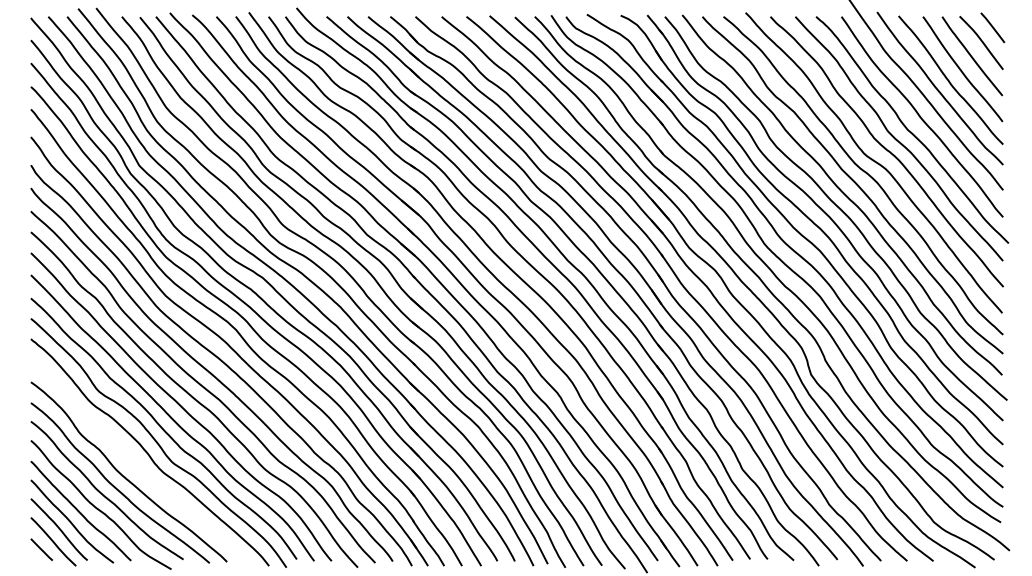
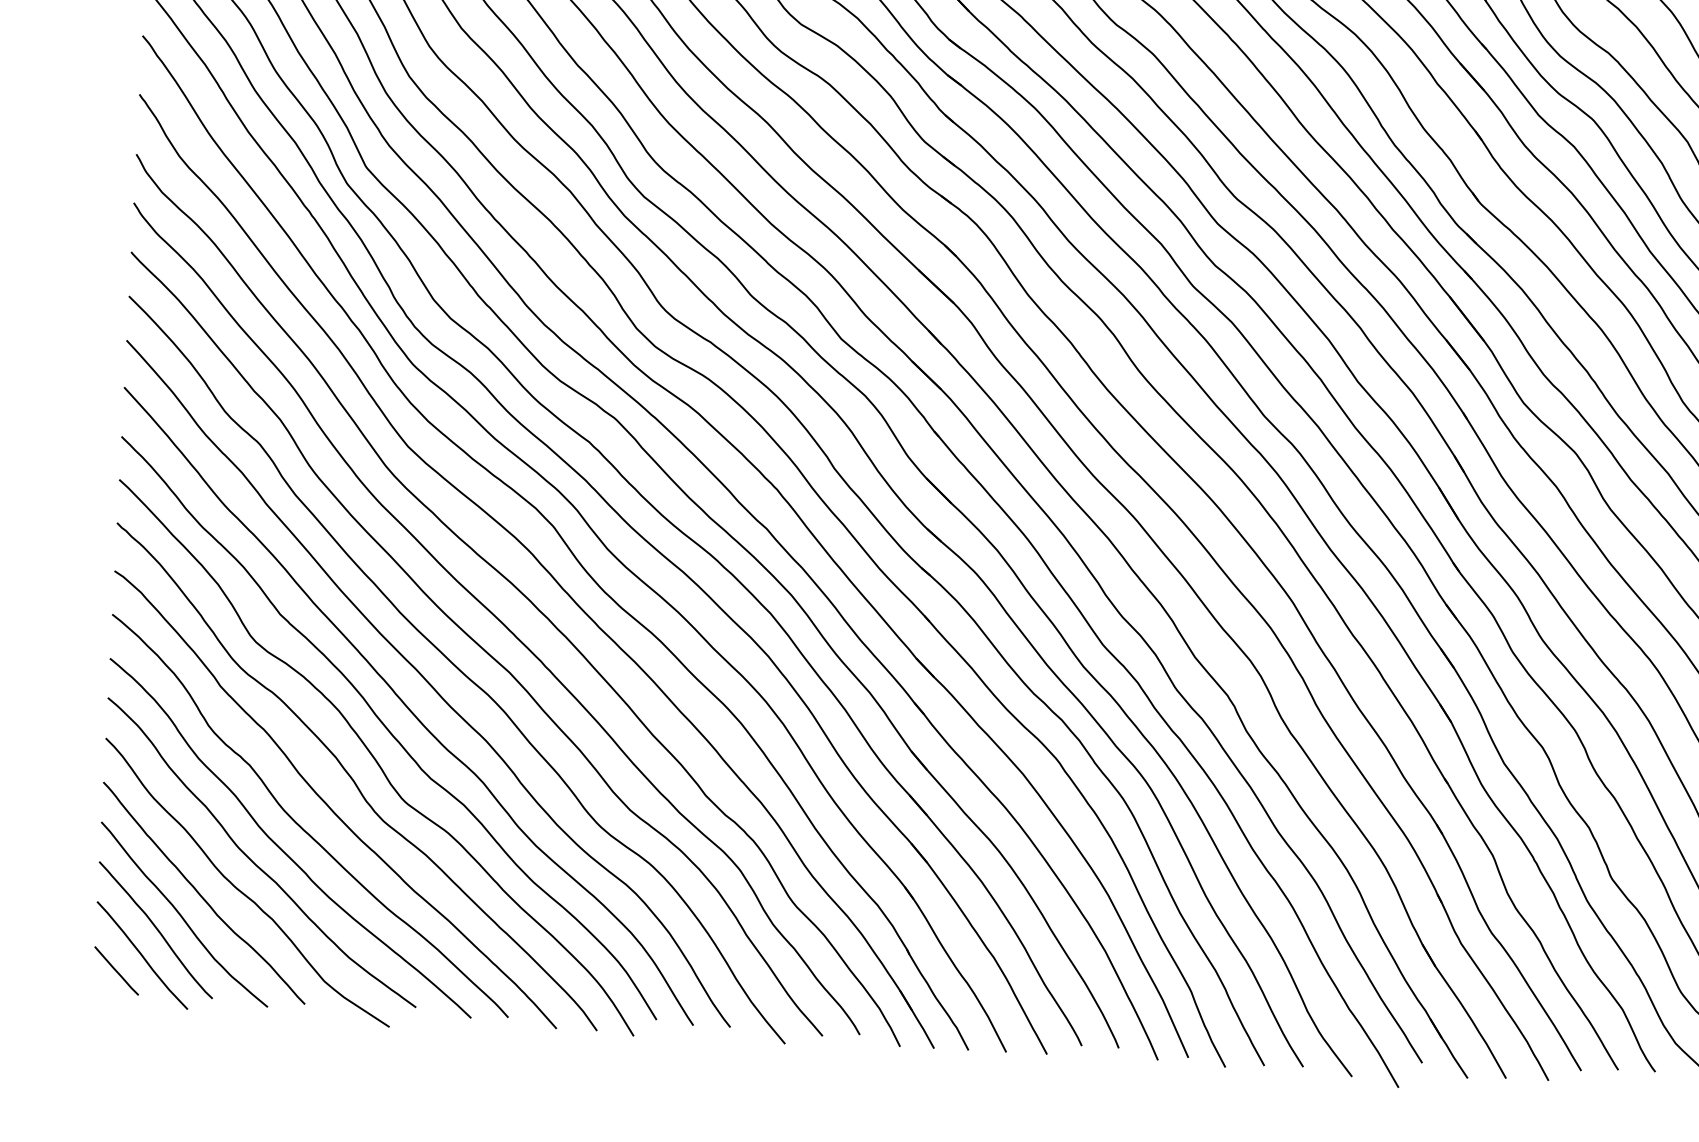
curve: (137, 465) -> (328, 802), added

